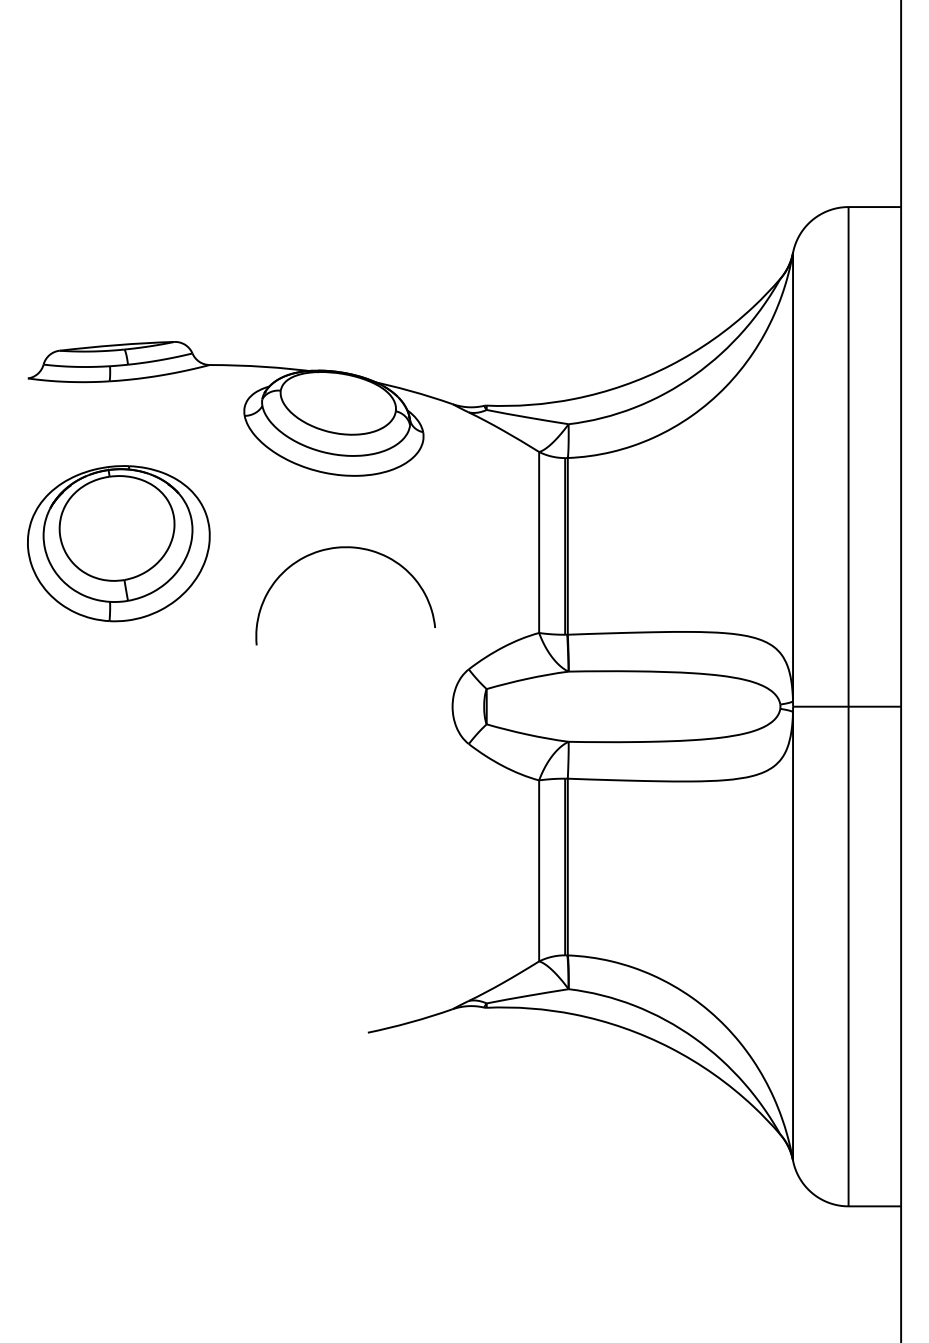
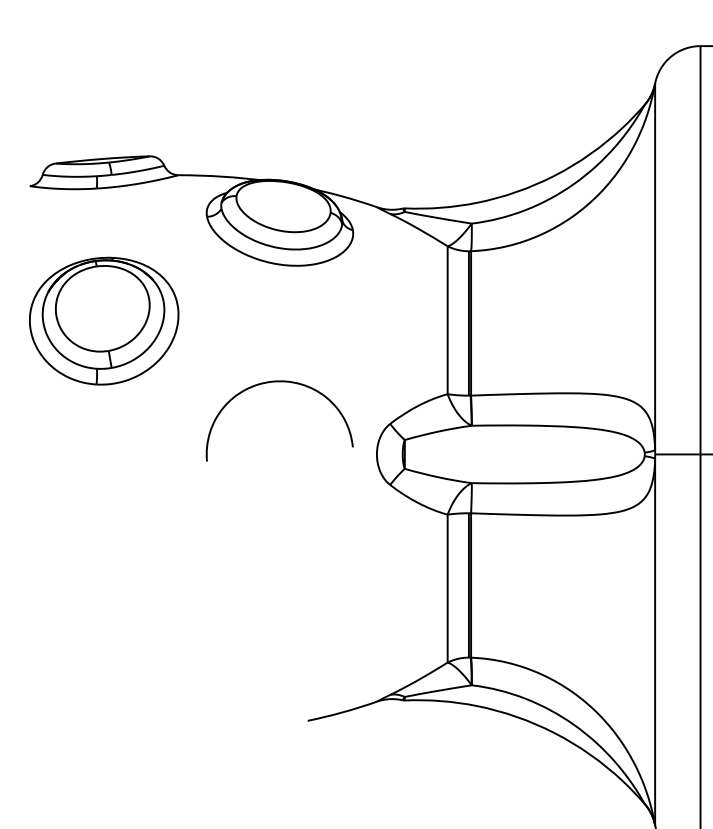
curve: (345, 548) -> (279, 382), moved

